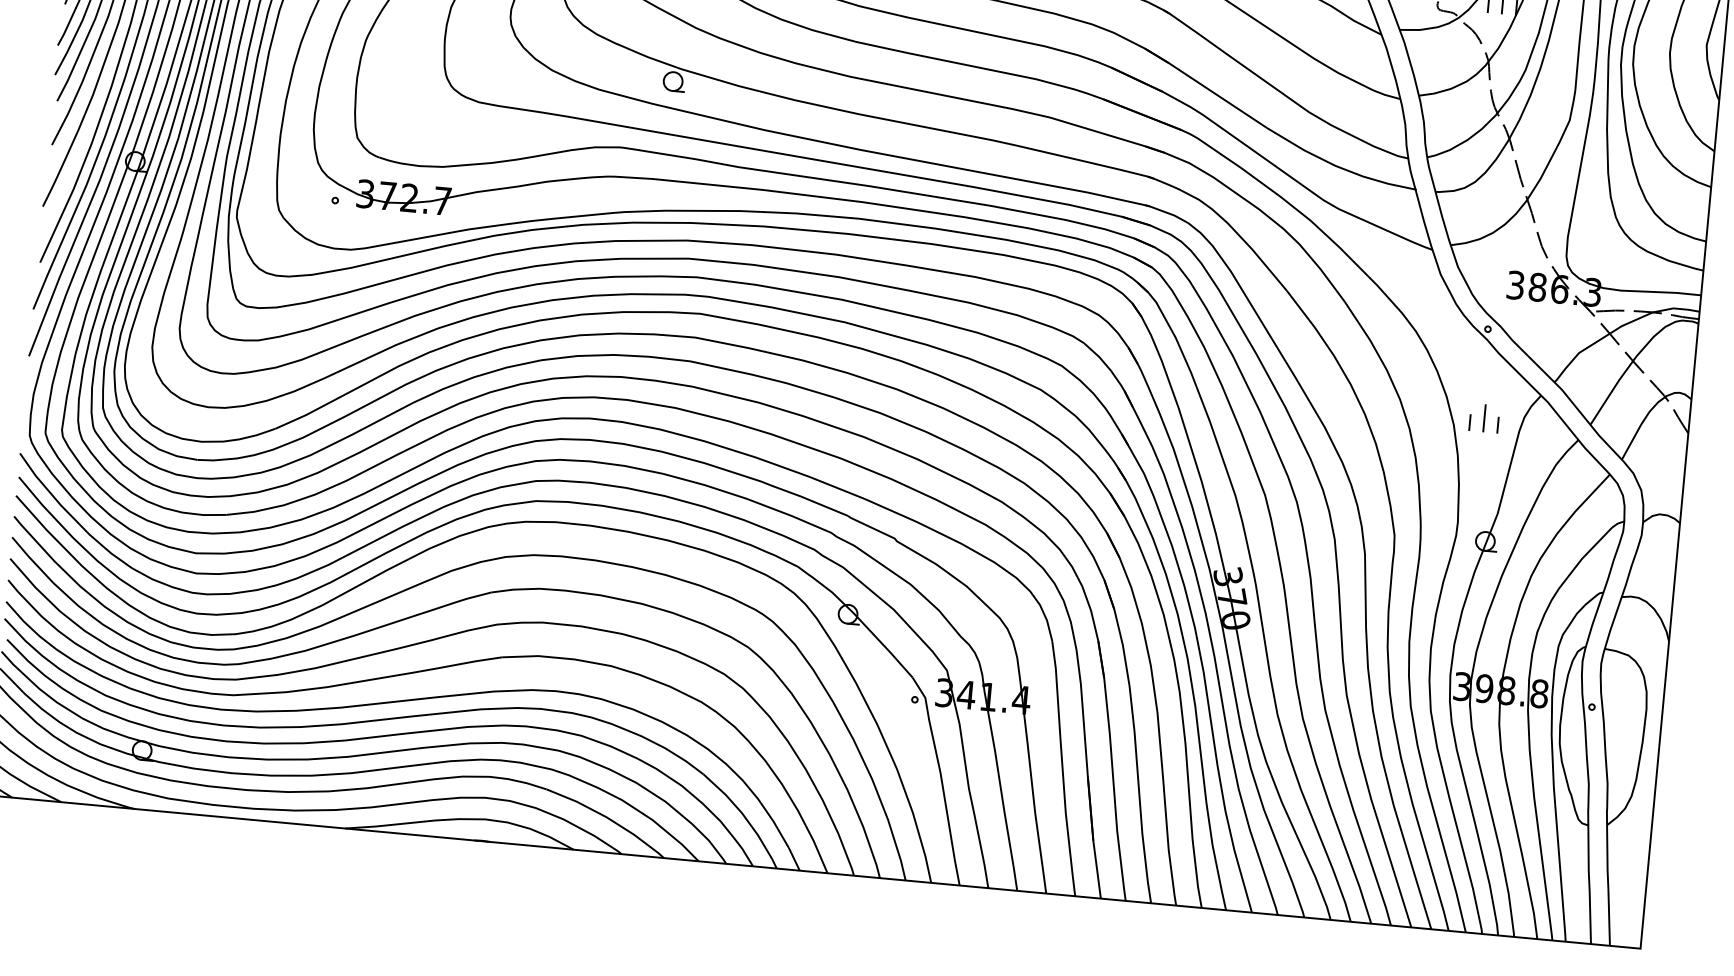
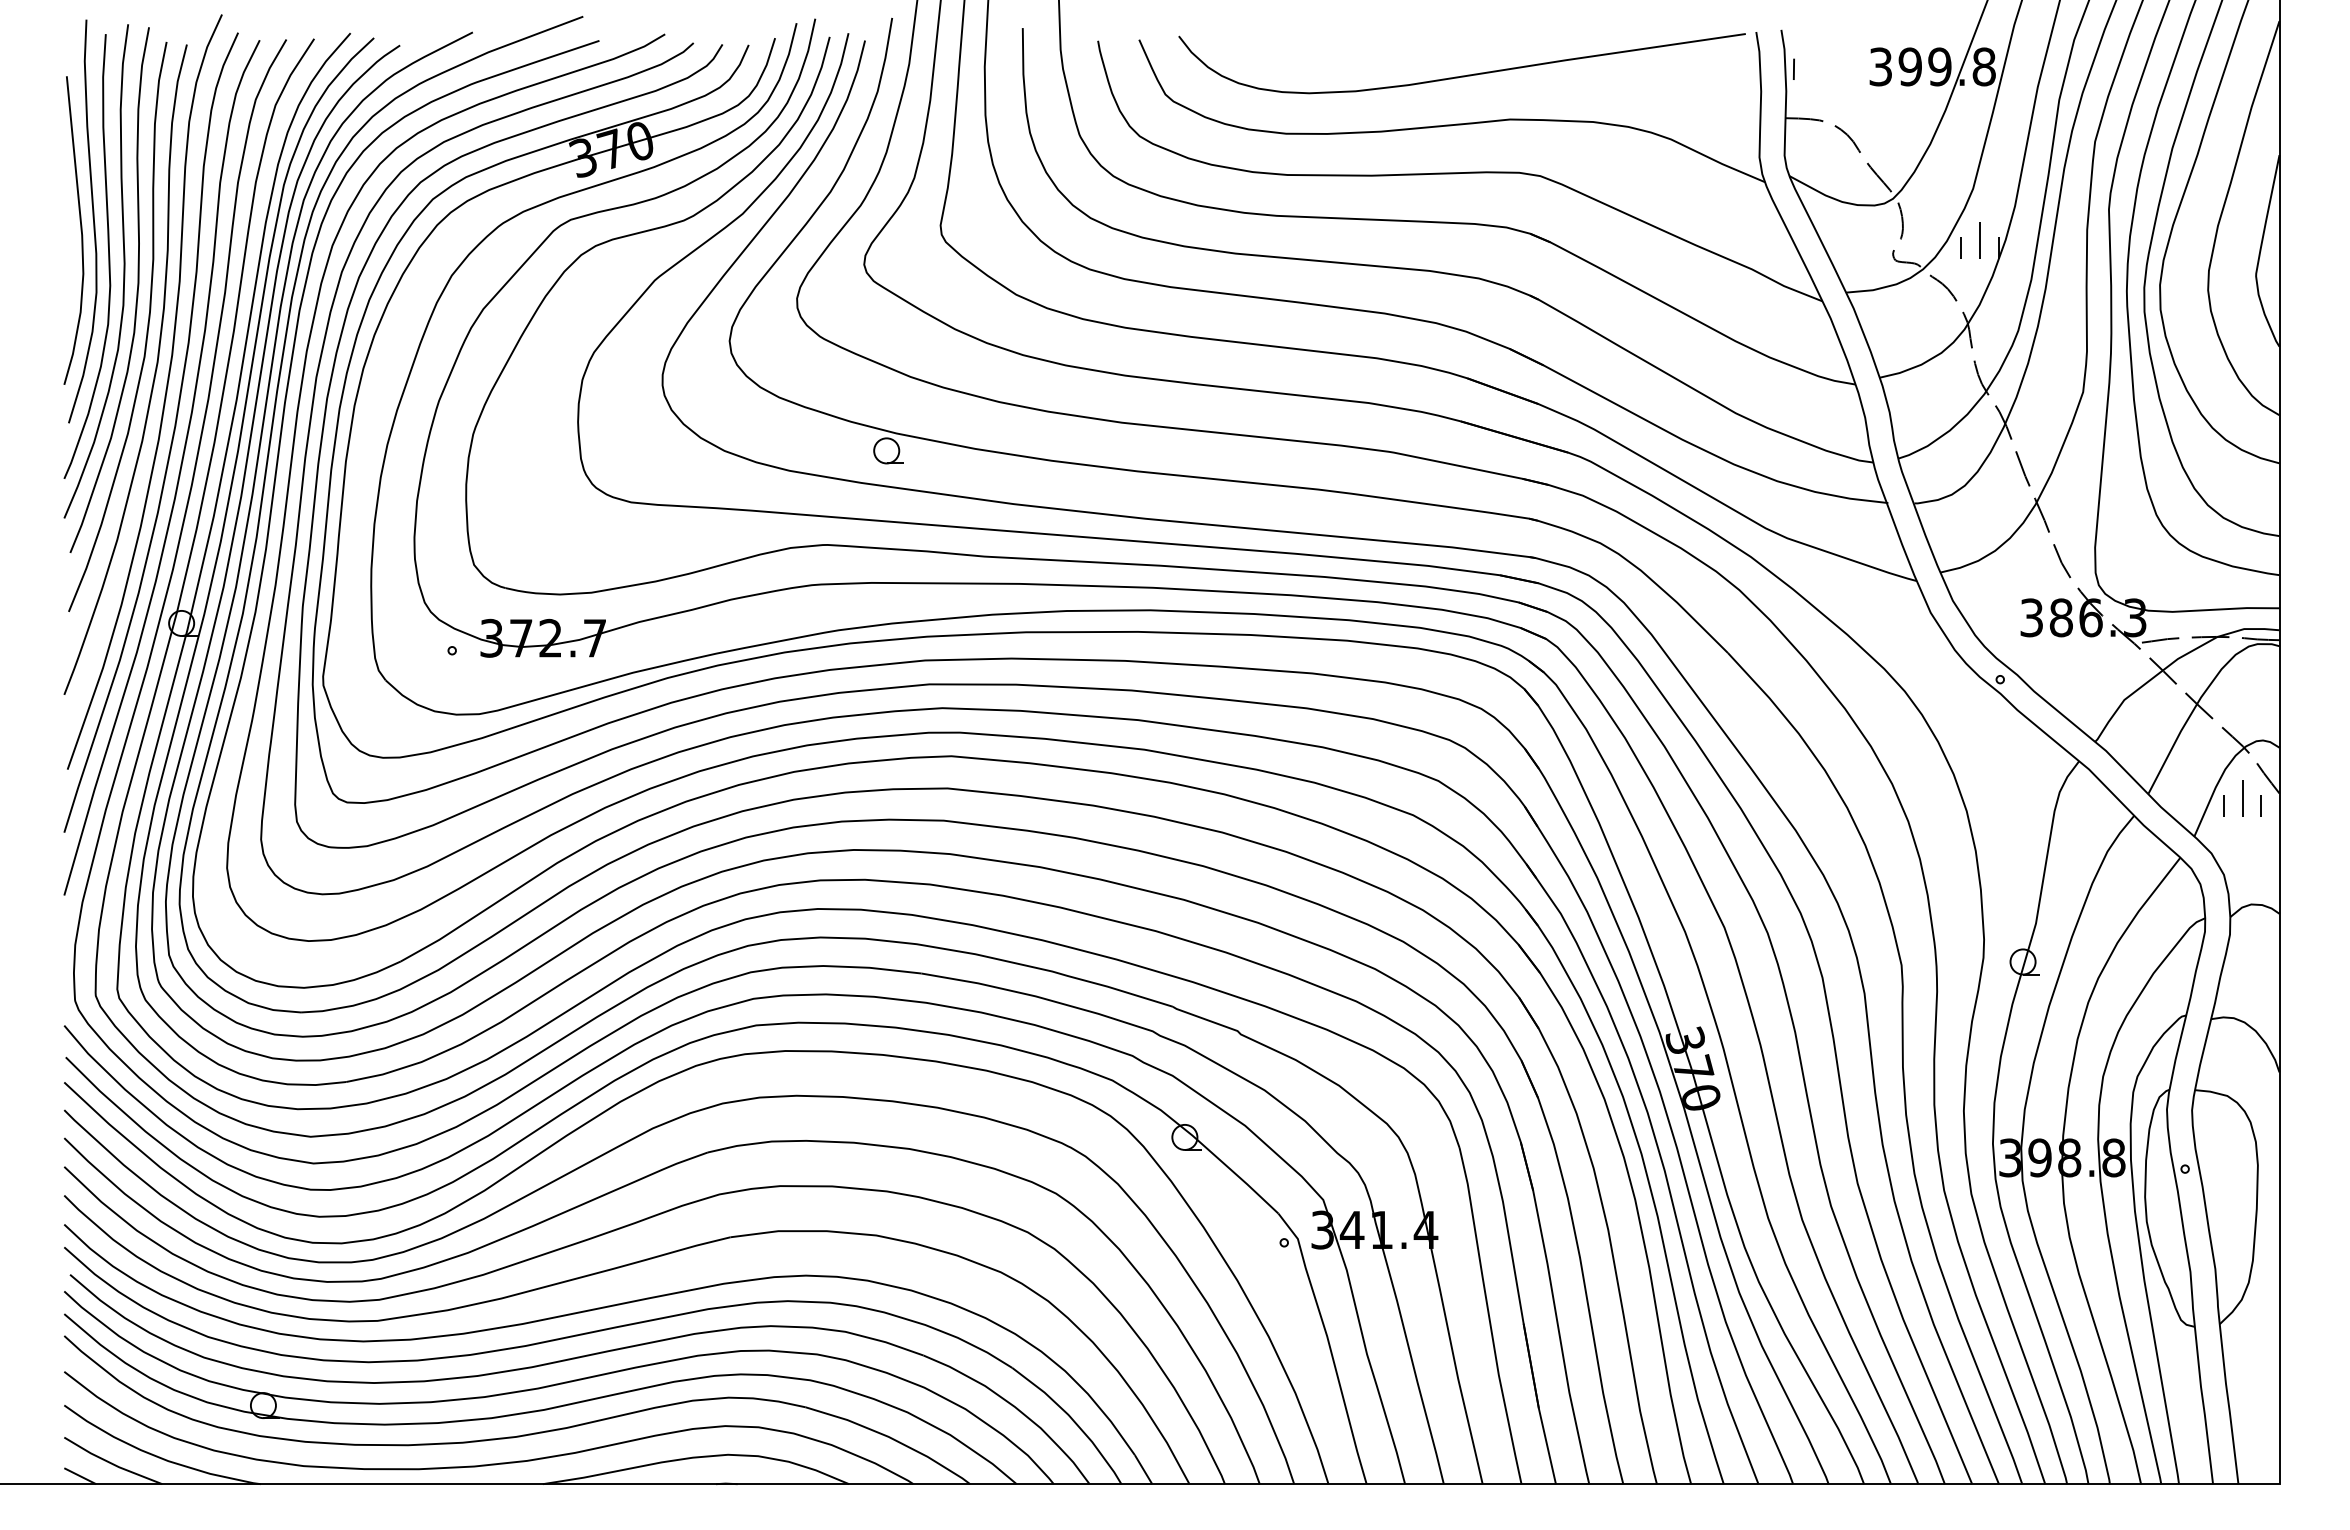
part: (1484, 418) -> (2242, 798), moved

